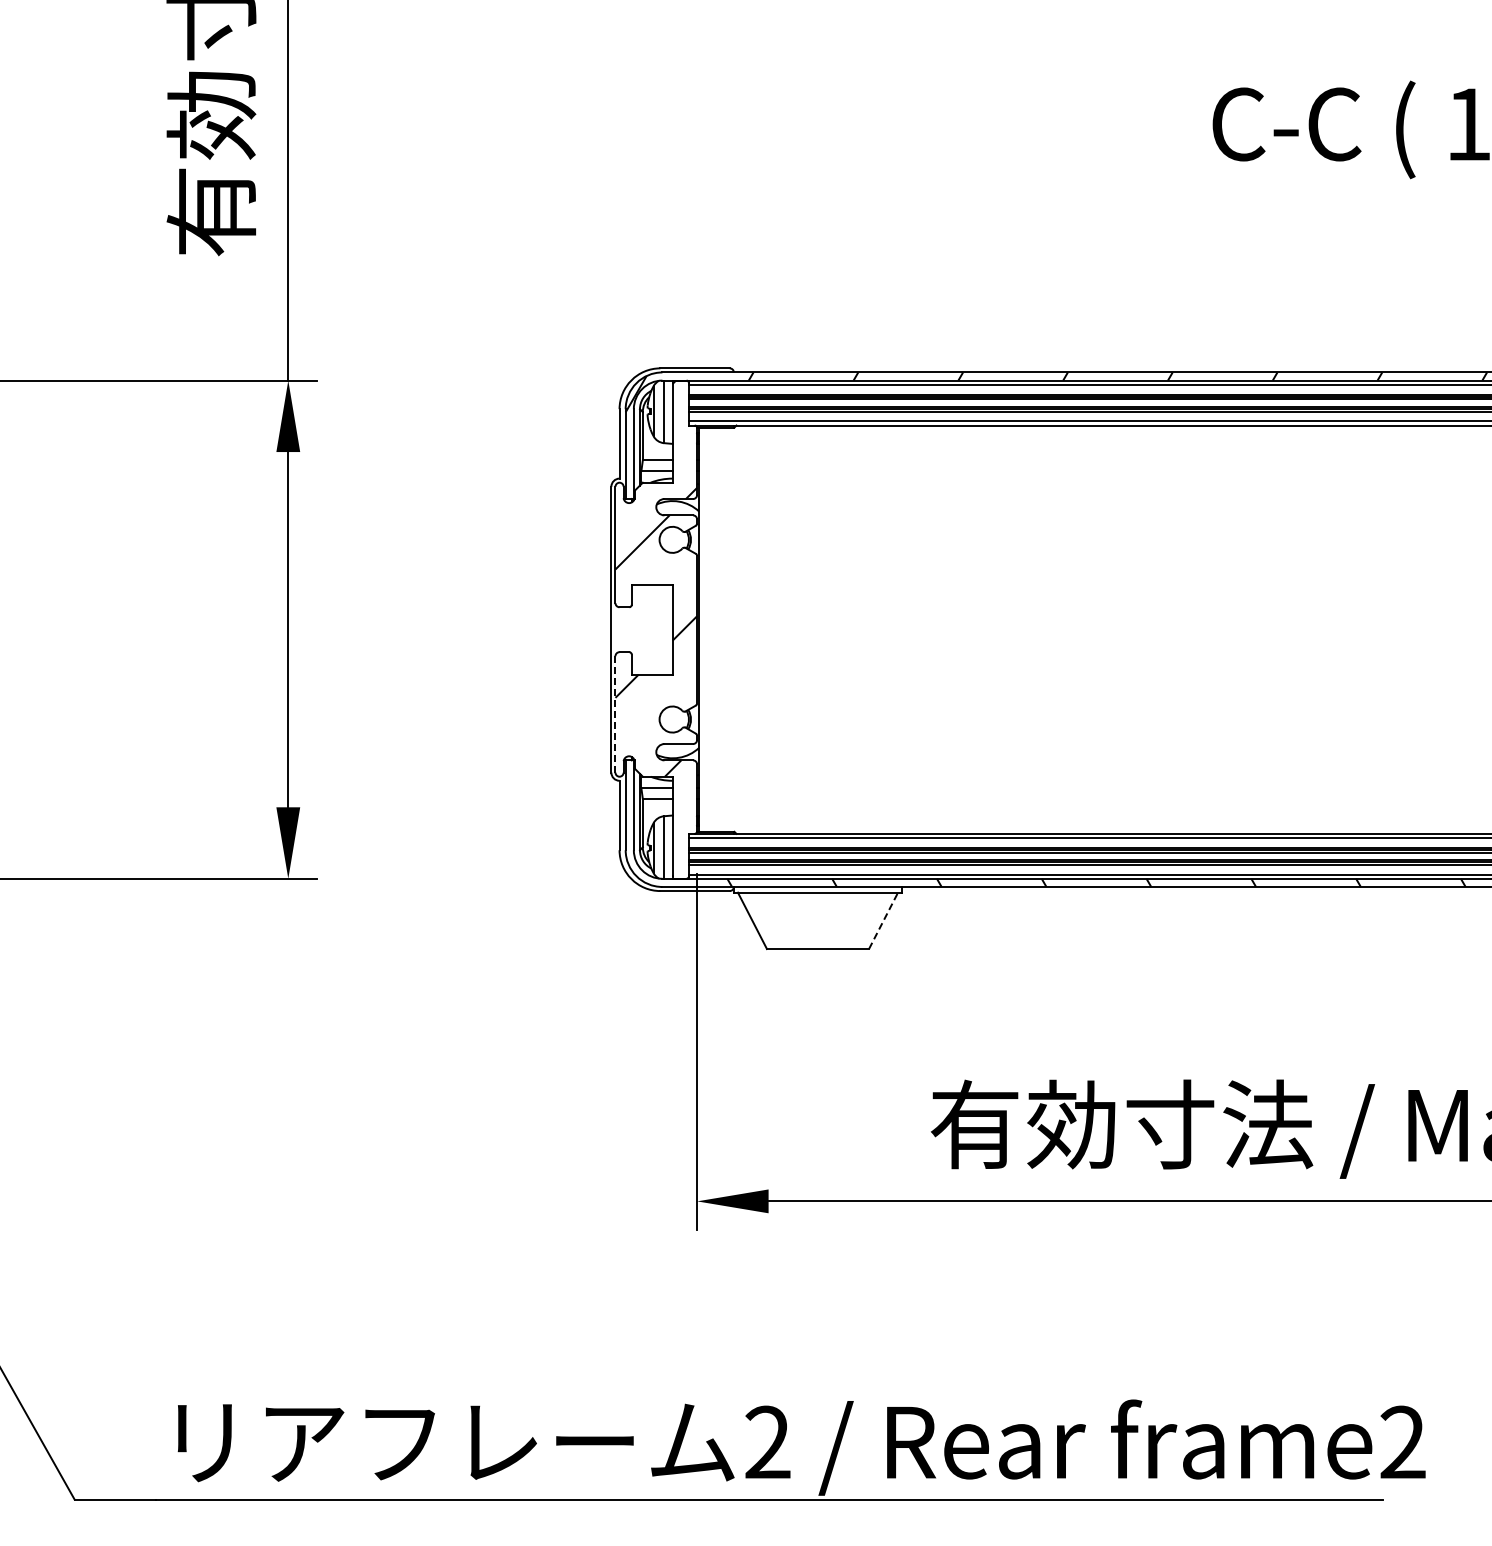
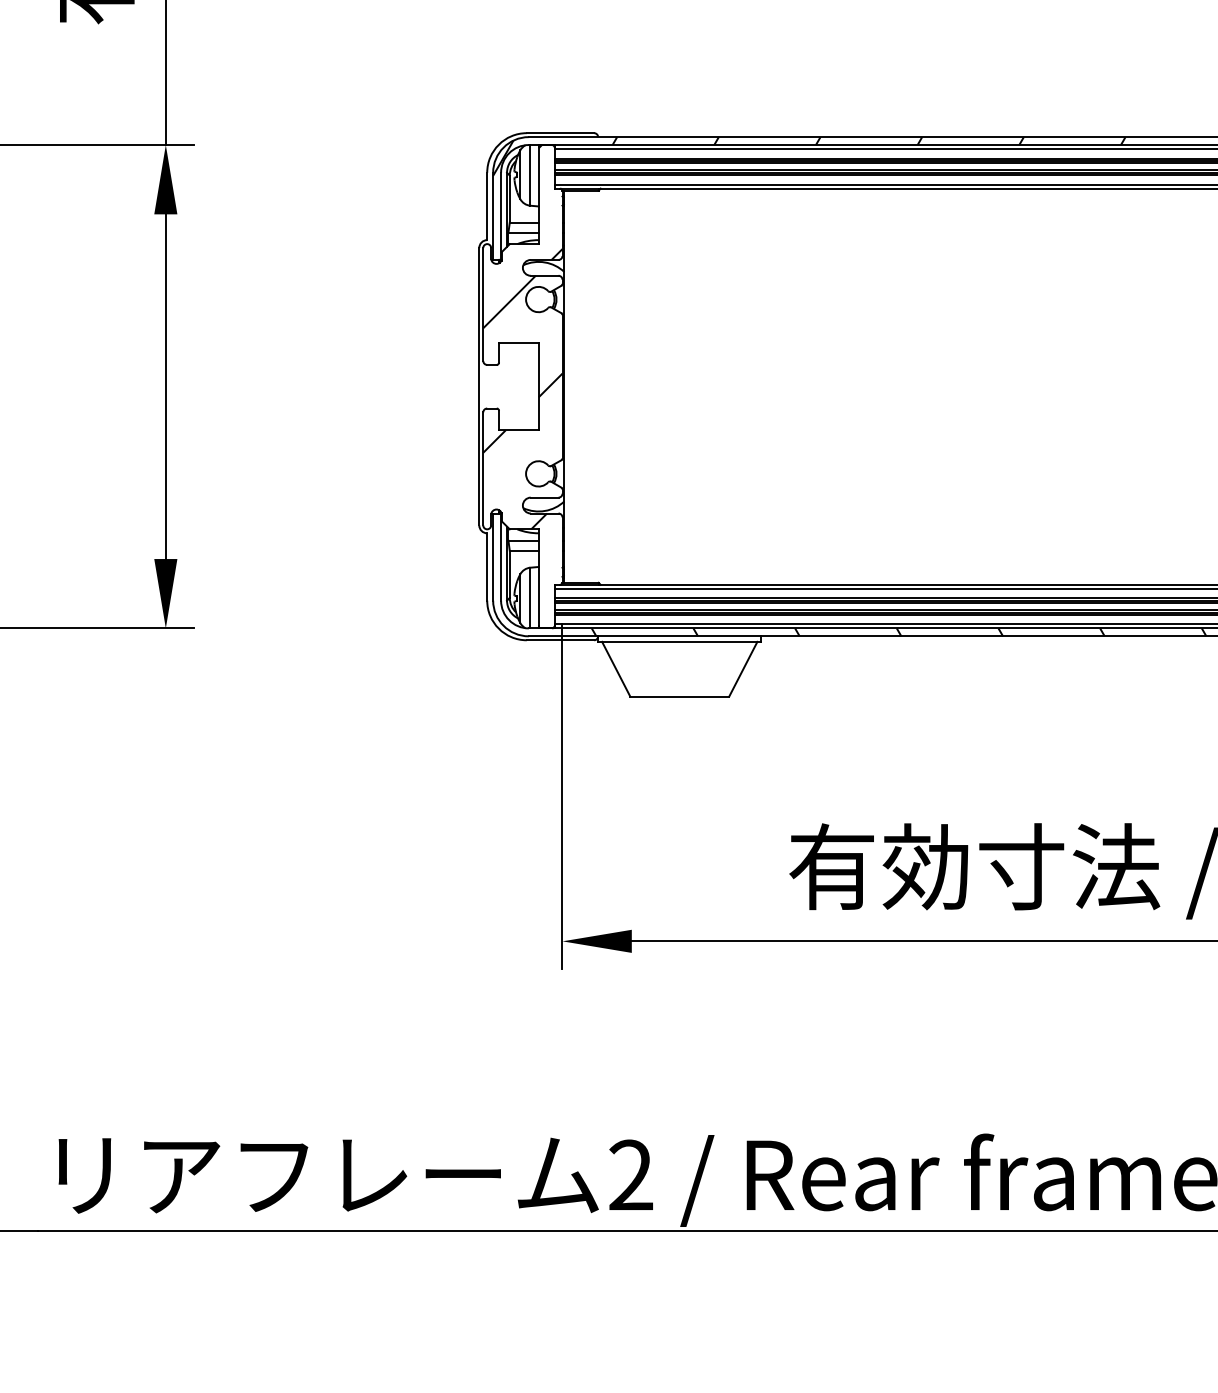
line: (615, 714) -> (483, 468), dashed -> solid
line: (883, 920) -> (743, 668), dashed -> solid

